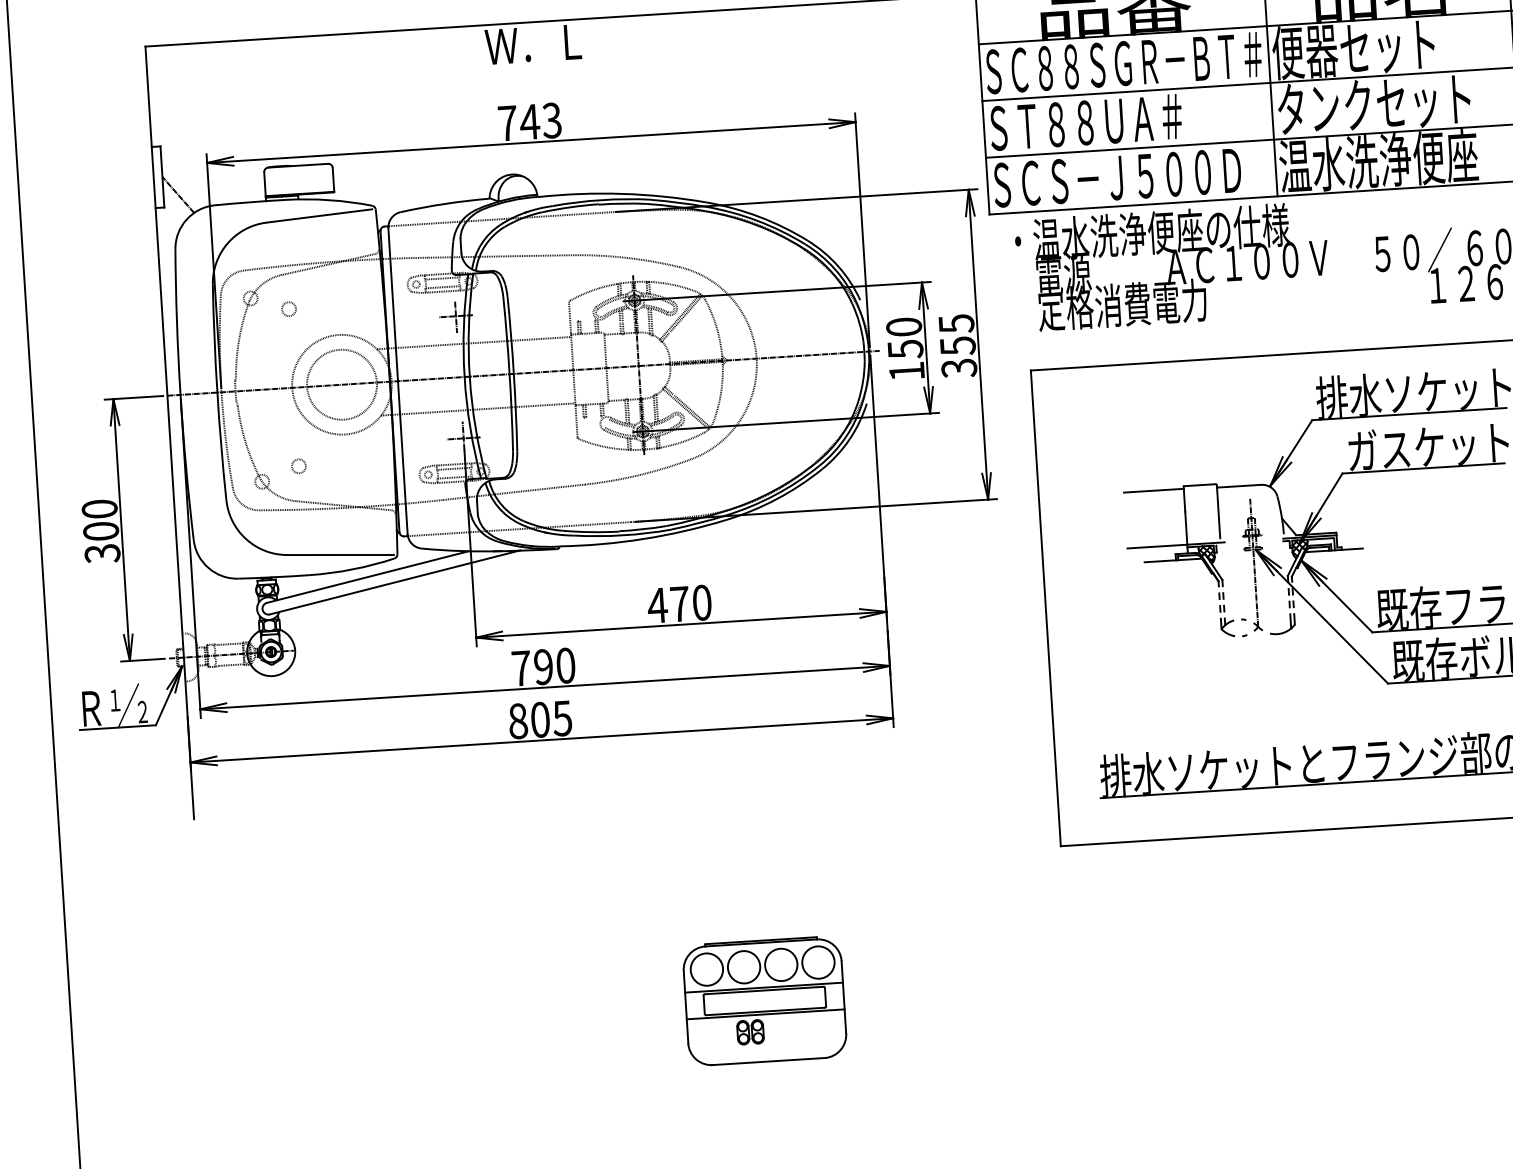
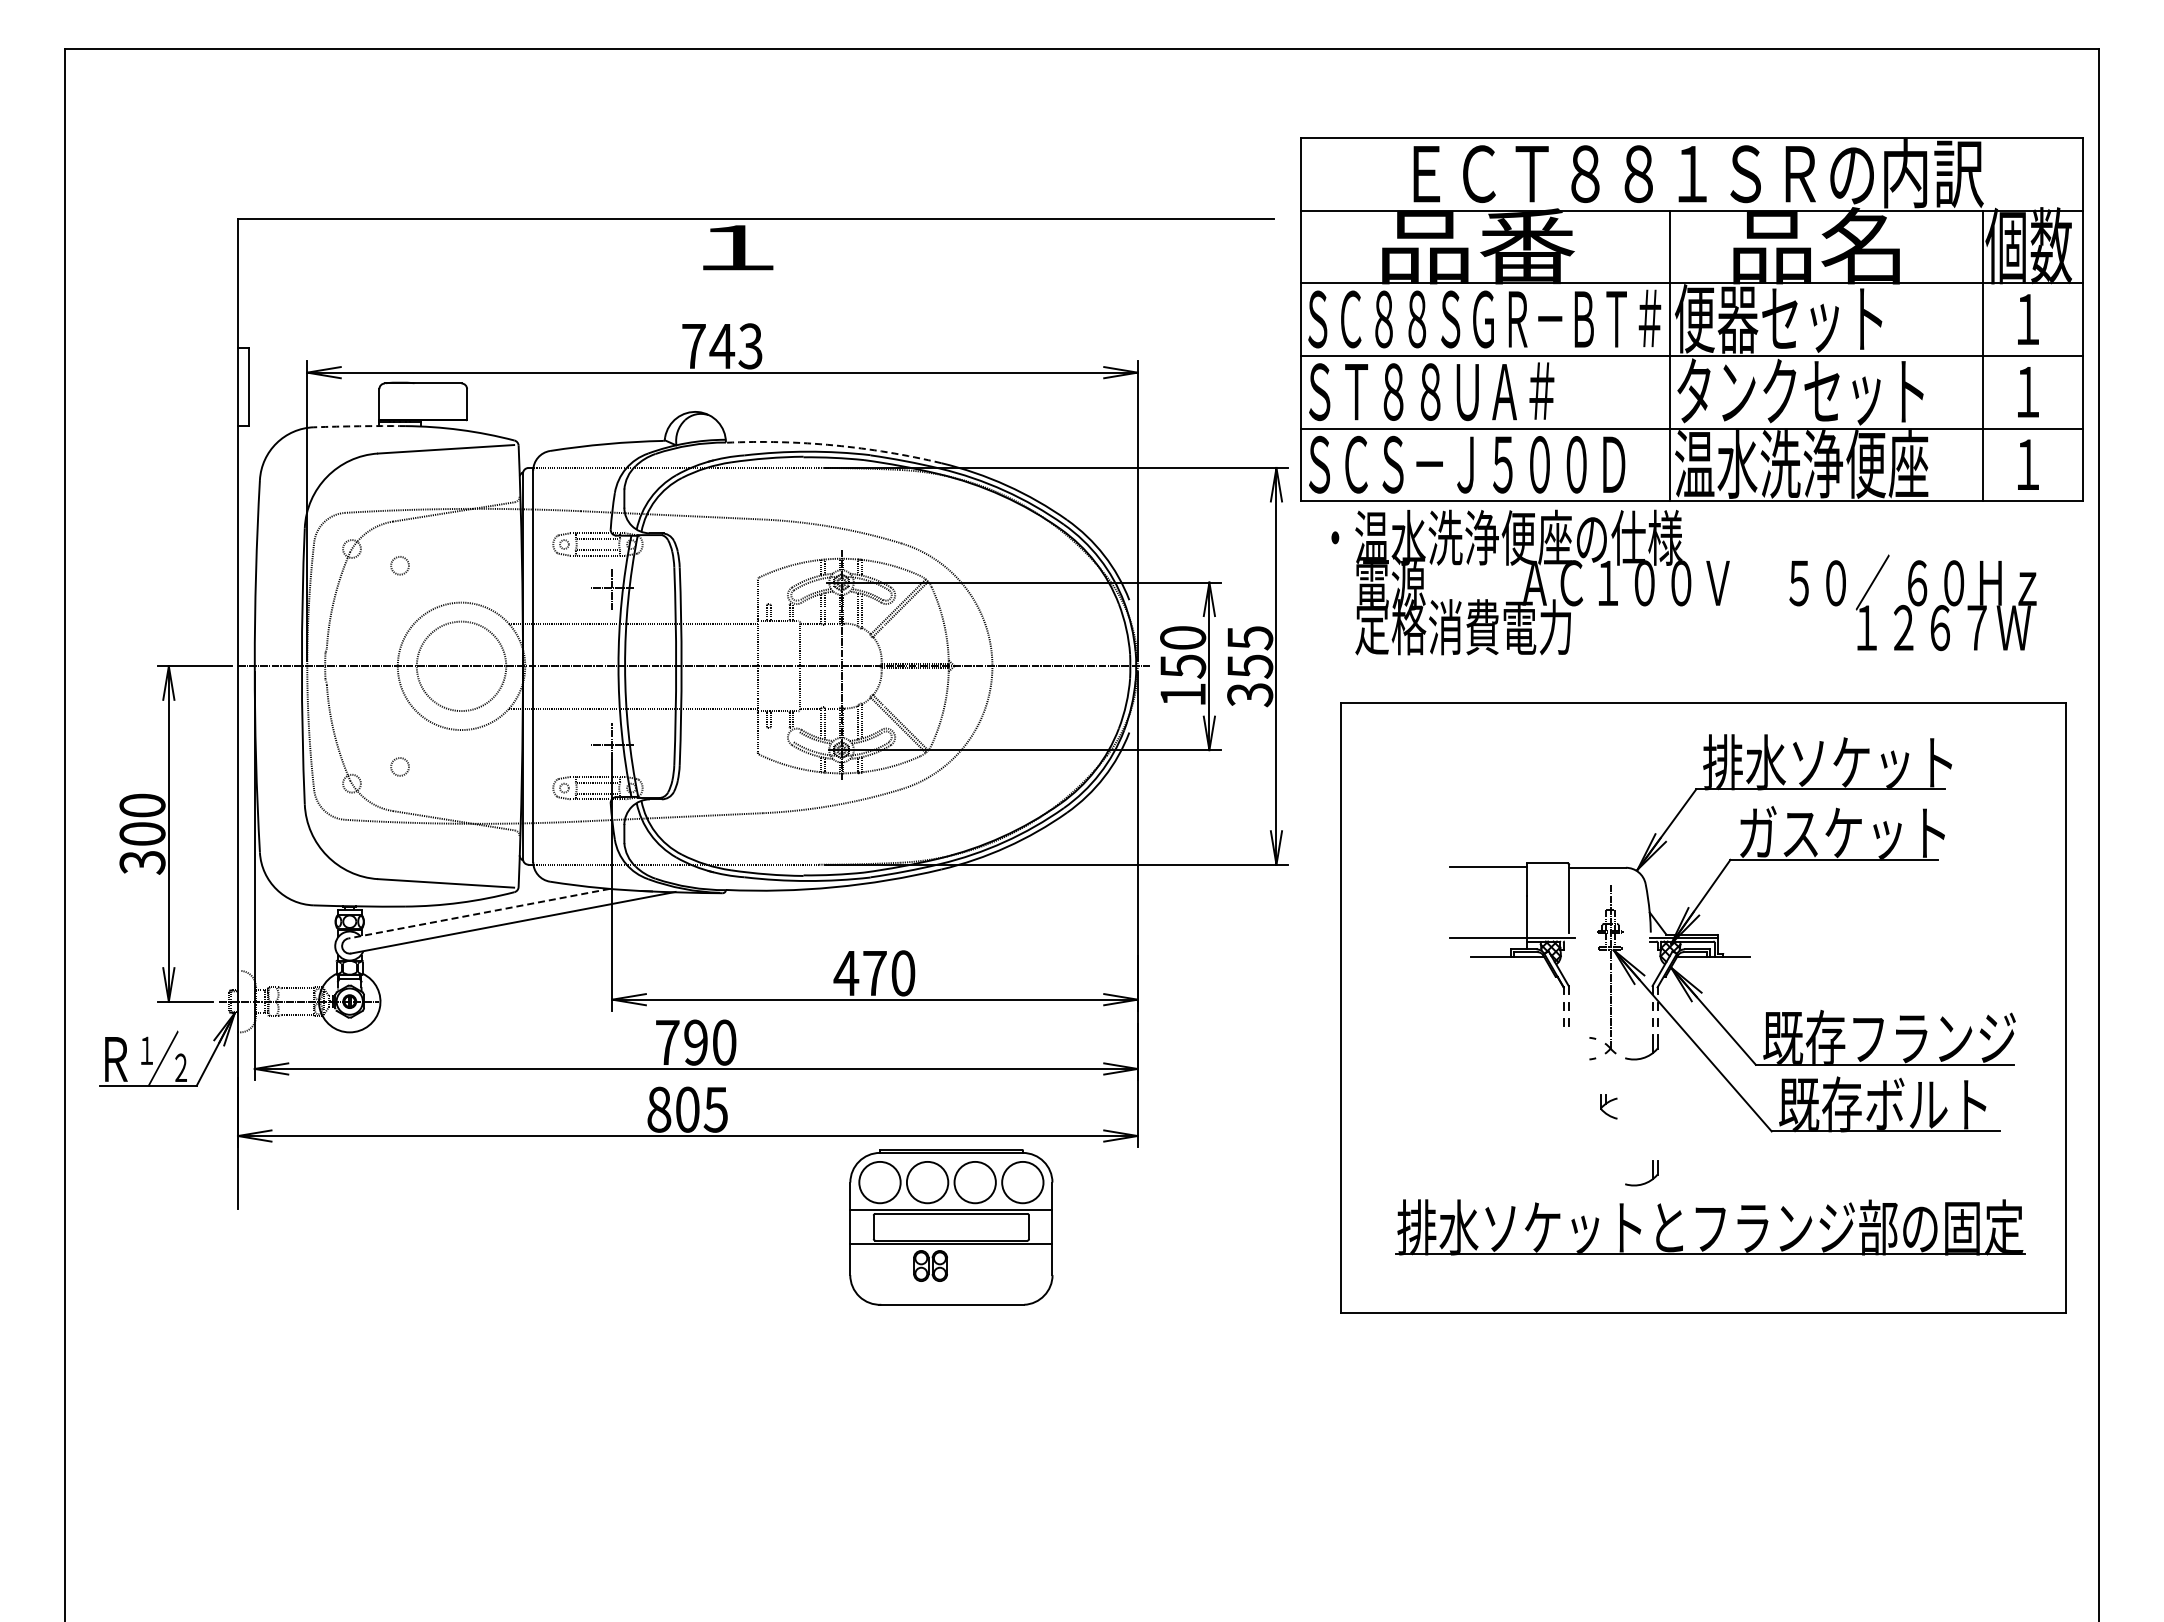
text: (533, 44) -> (732, 247), Ｗ．Ｌ -> １
arc: (622, 193) -> (834, 445), solid -> dashed
line: (177, 194) -> (267, 410), removed
arc: (250, 202) -> (359, 426), solid -> dashed
line: (367, 576) -> (478, 913), solid -> dashed
part: (1227, 627) -> (1608, 1106), moved
part: (1292, 728) -> (1646, 1181), added
part: (764, 1001) -> (951, 1227), moved

